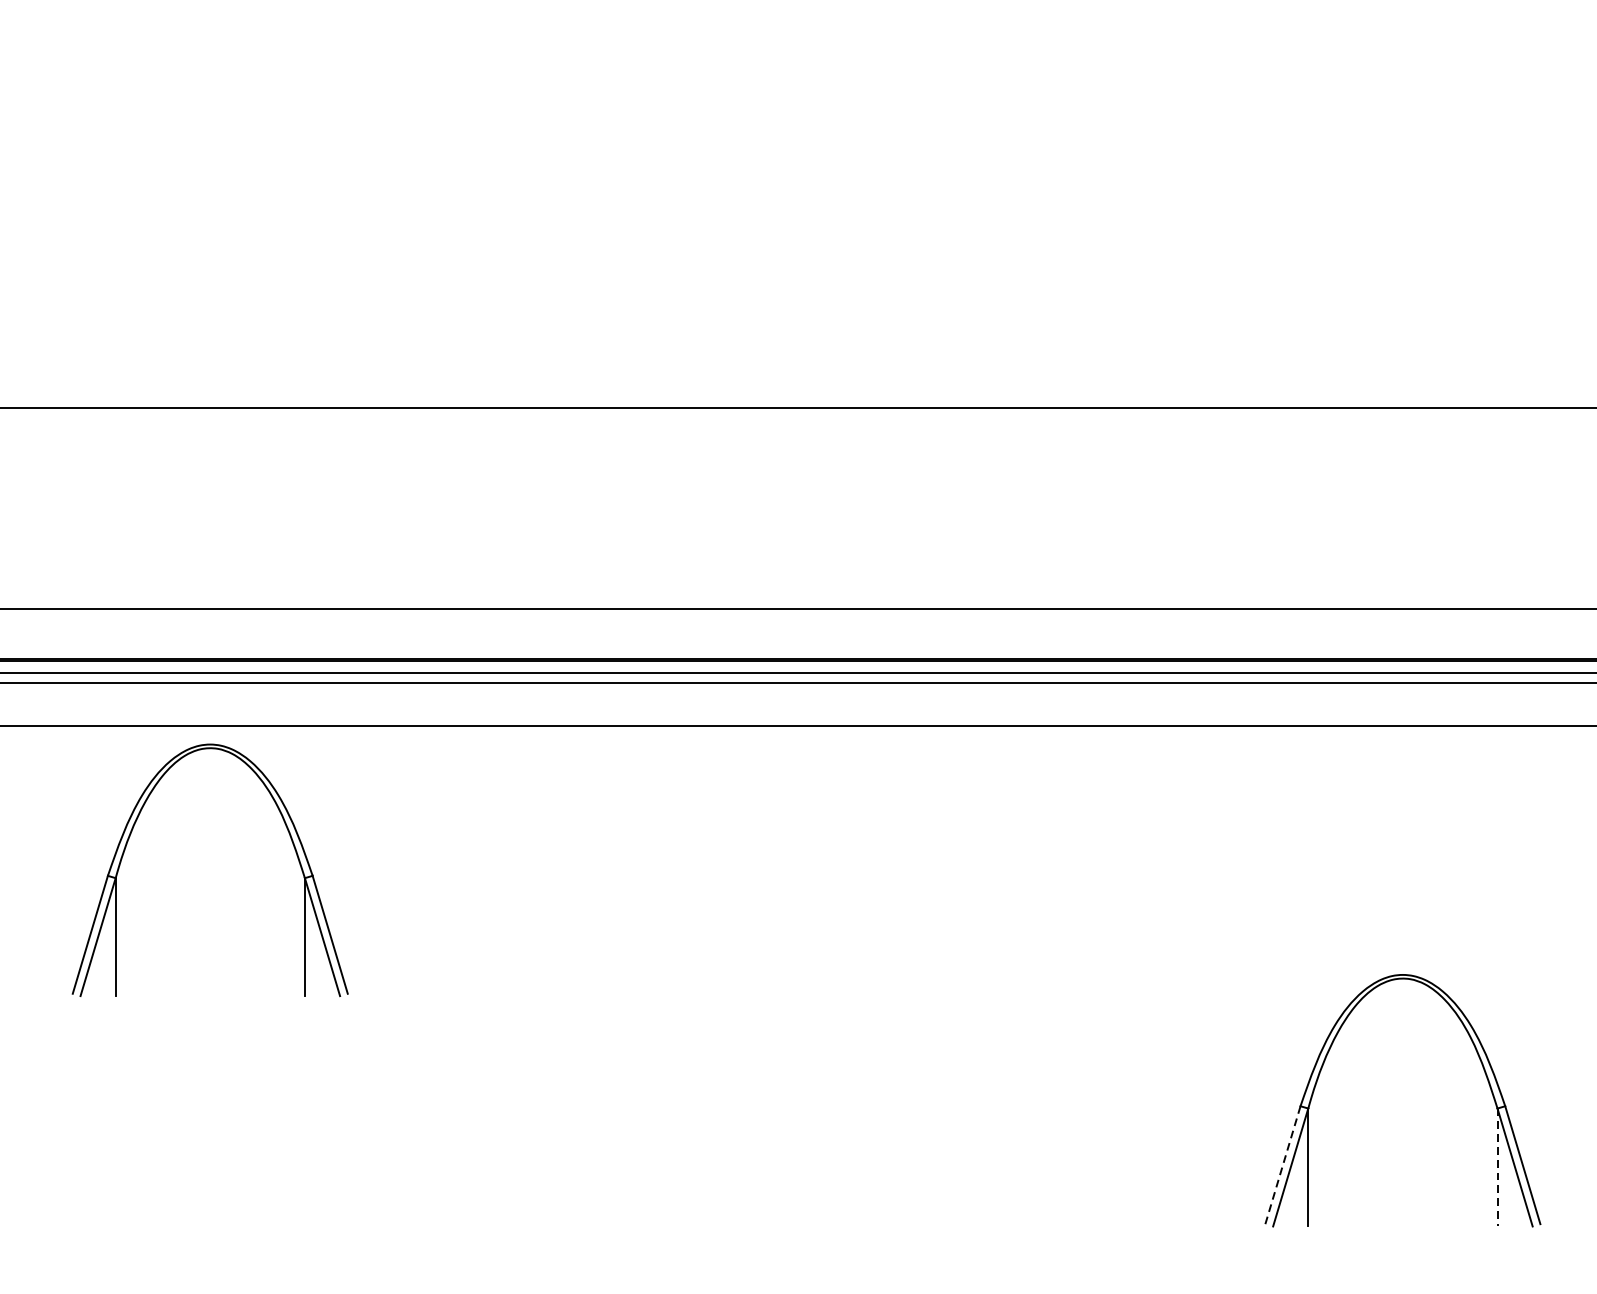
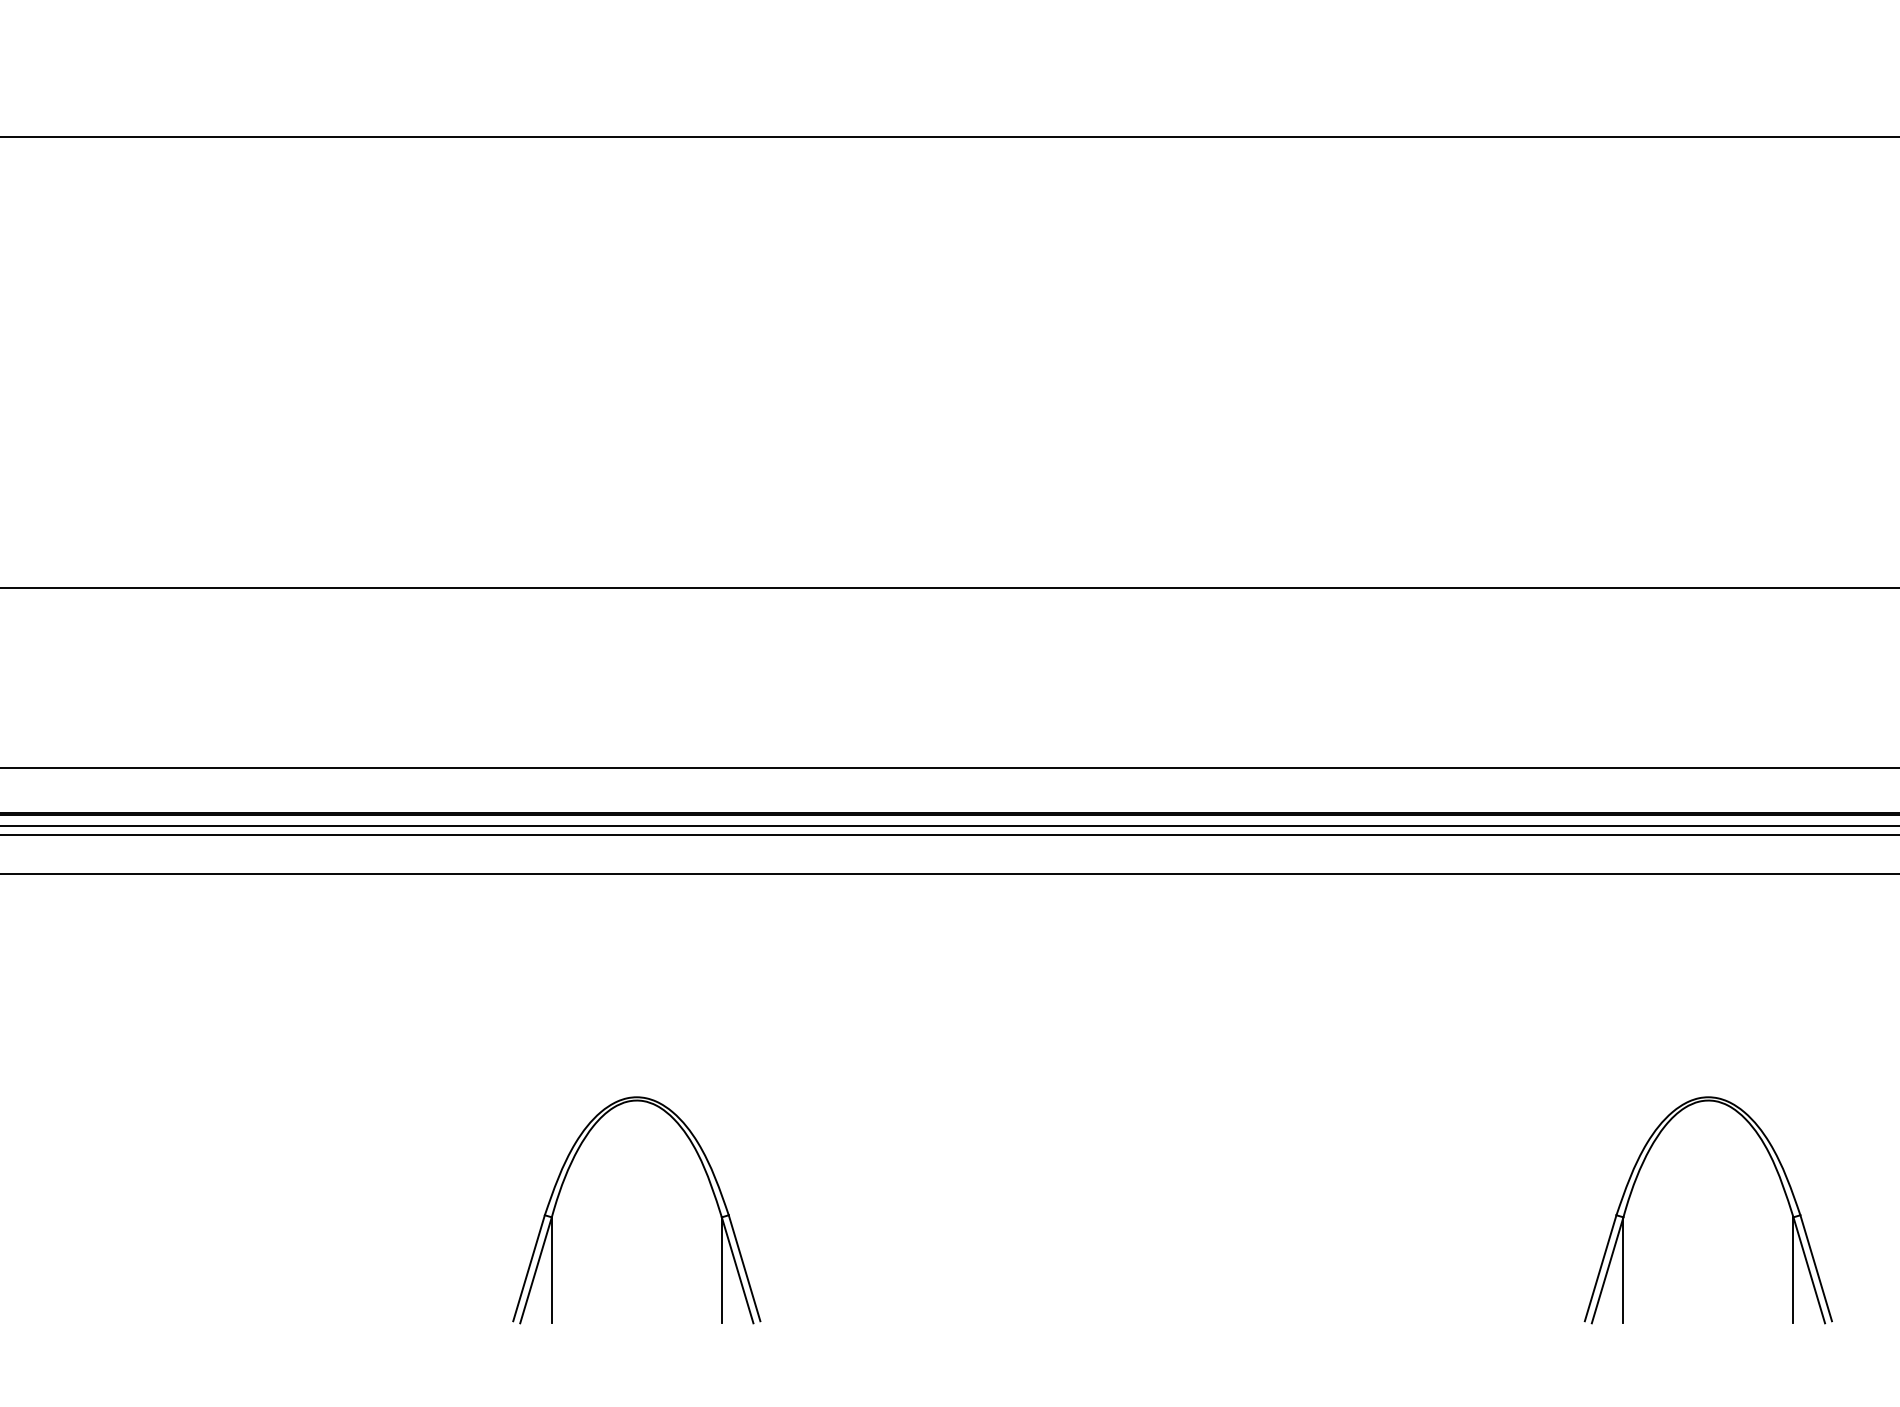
part: (130, 836) -> (565, 1179), moved
line: (1282, 1164) -> (1600, 1267), dashed -> solid
line: (1497, 1167) -> (1793, 1270), dashed -> solid

